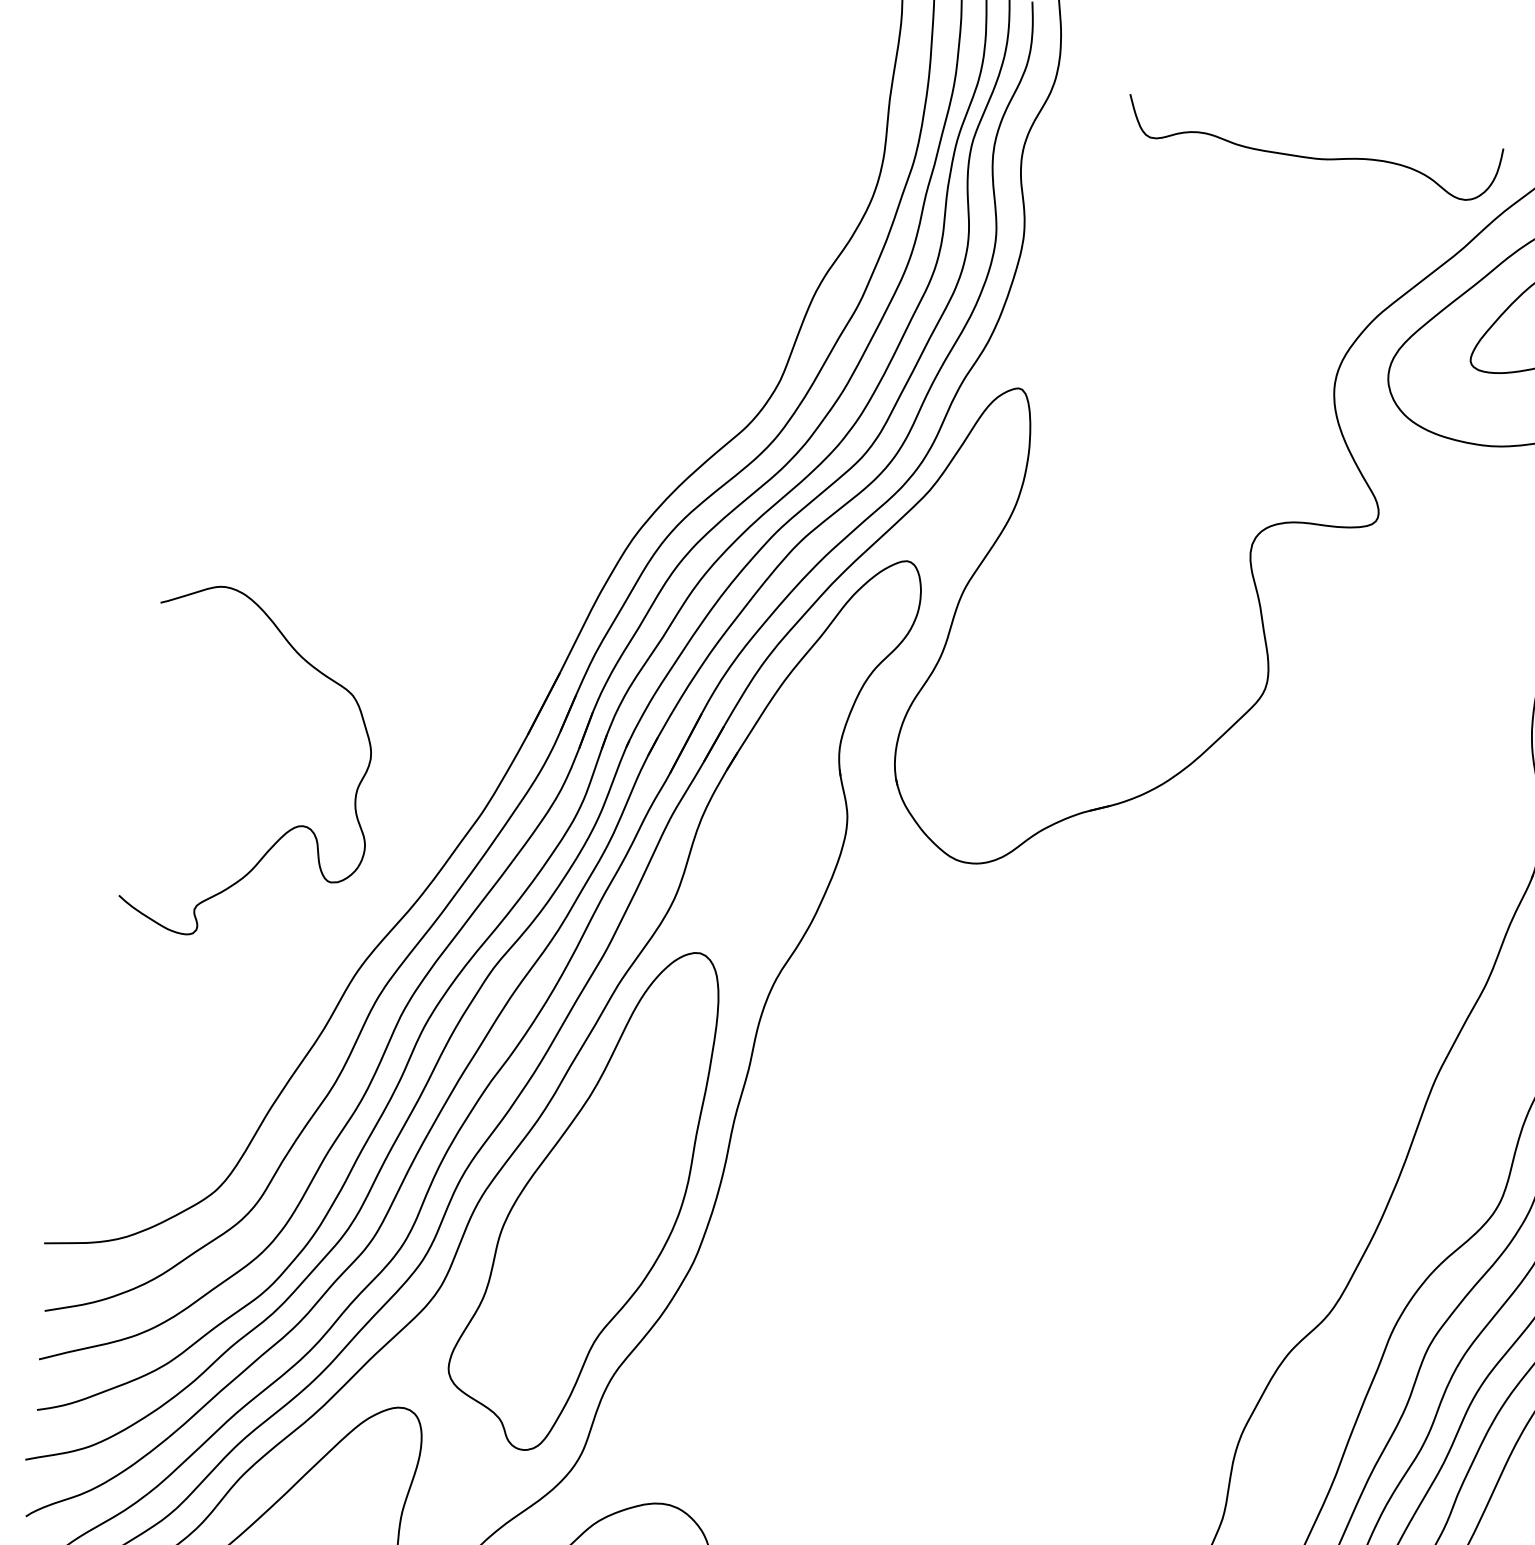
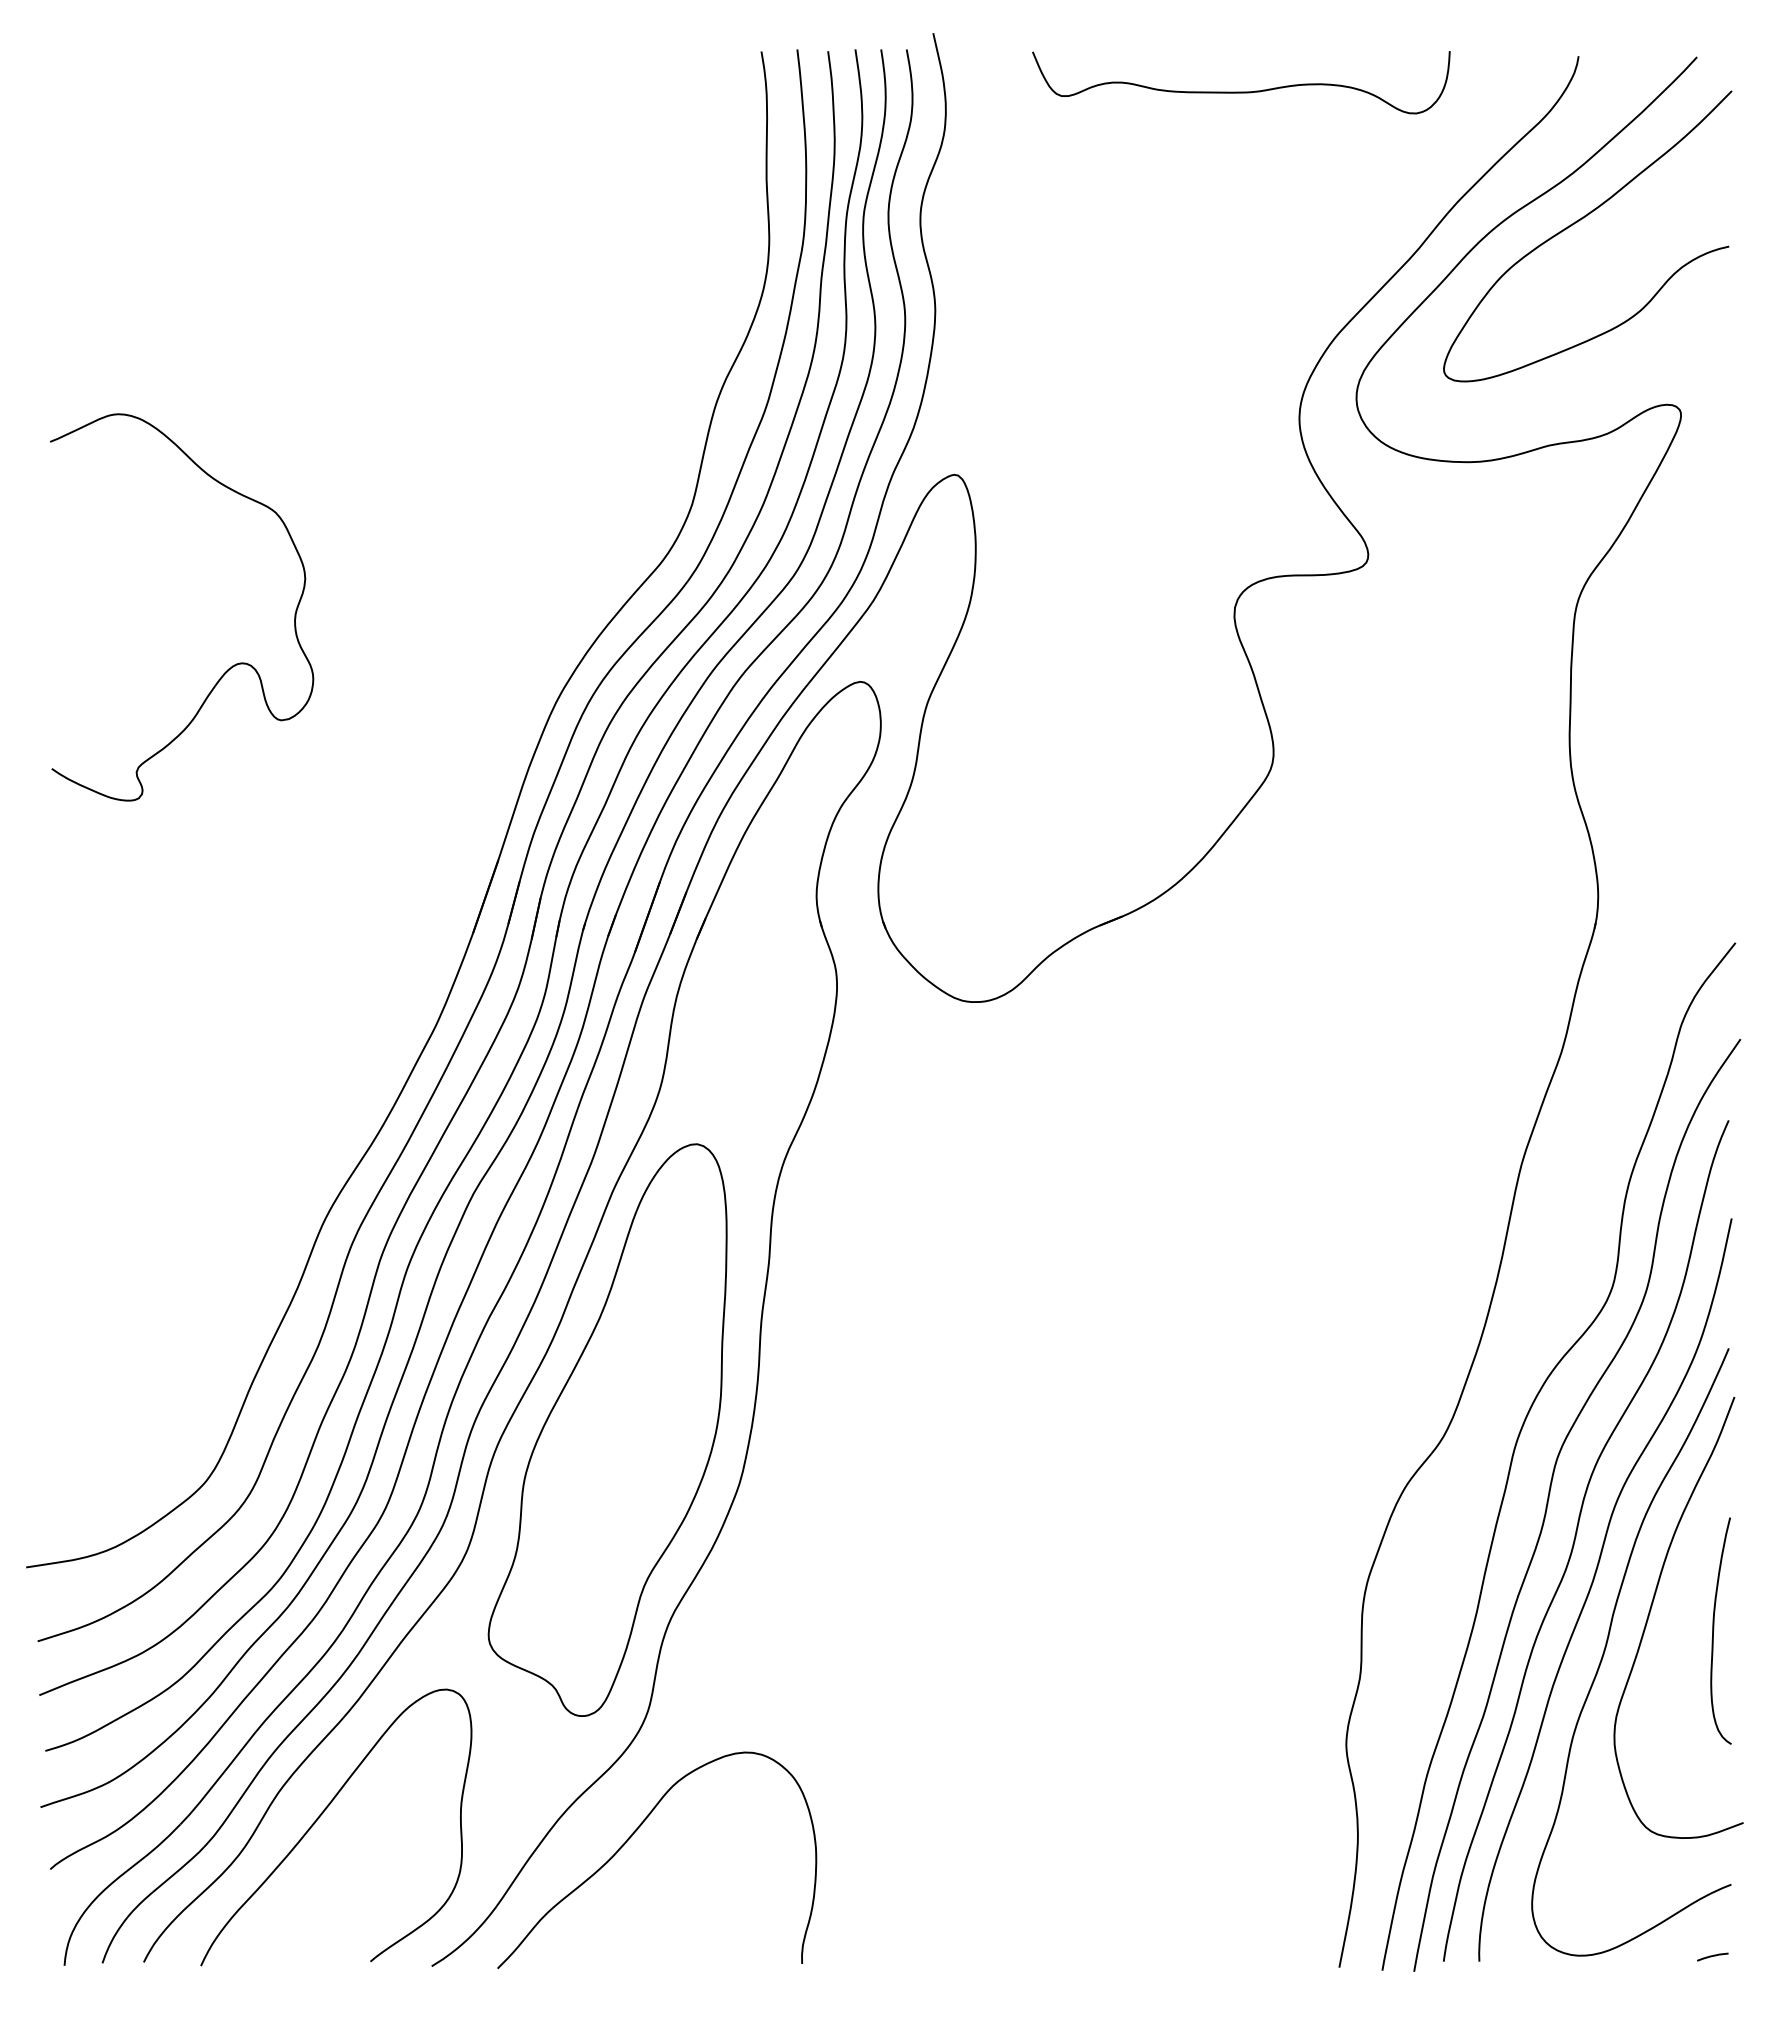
curve: (1311, 157) -> (1241, 91), moved
curve: (290, 829) -> (228, 668), moved

